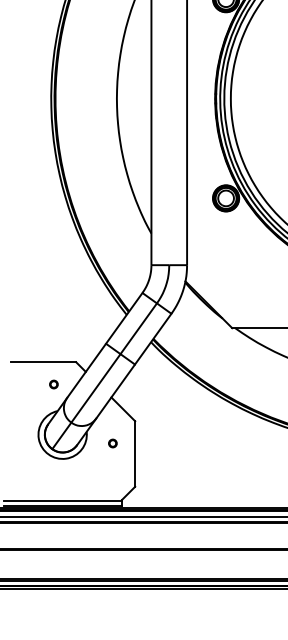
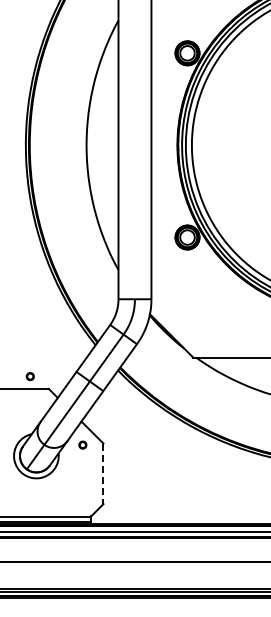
part: (53, 384) -> (29, 376), moved
part: (112, 442) -> (82, 444), moved
line: (135, 454) -> (103, 474), solid -> dashed

